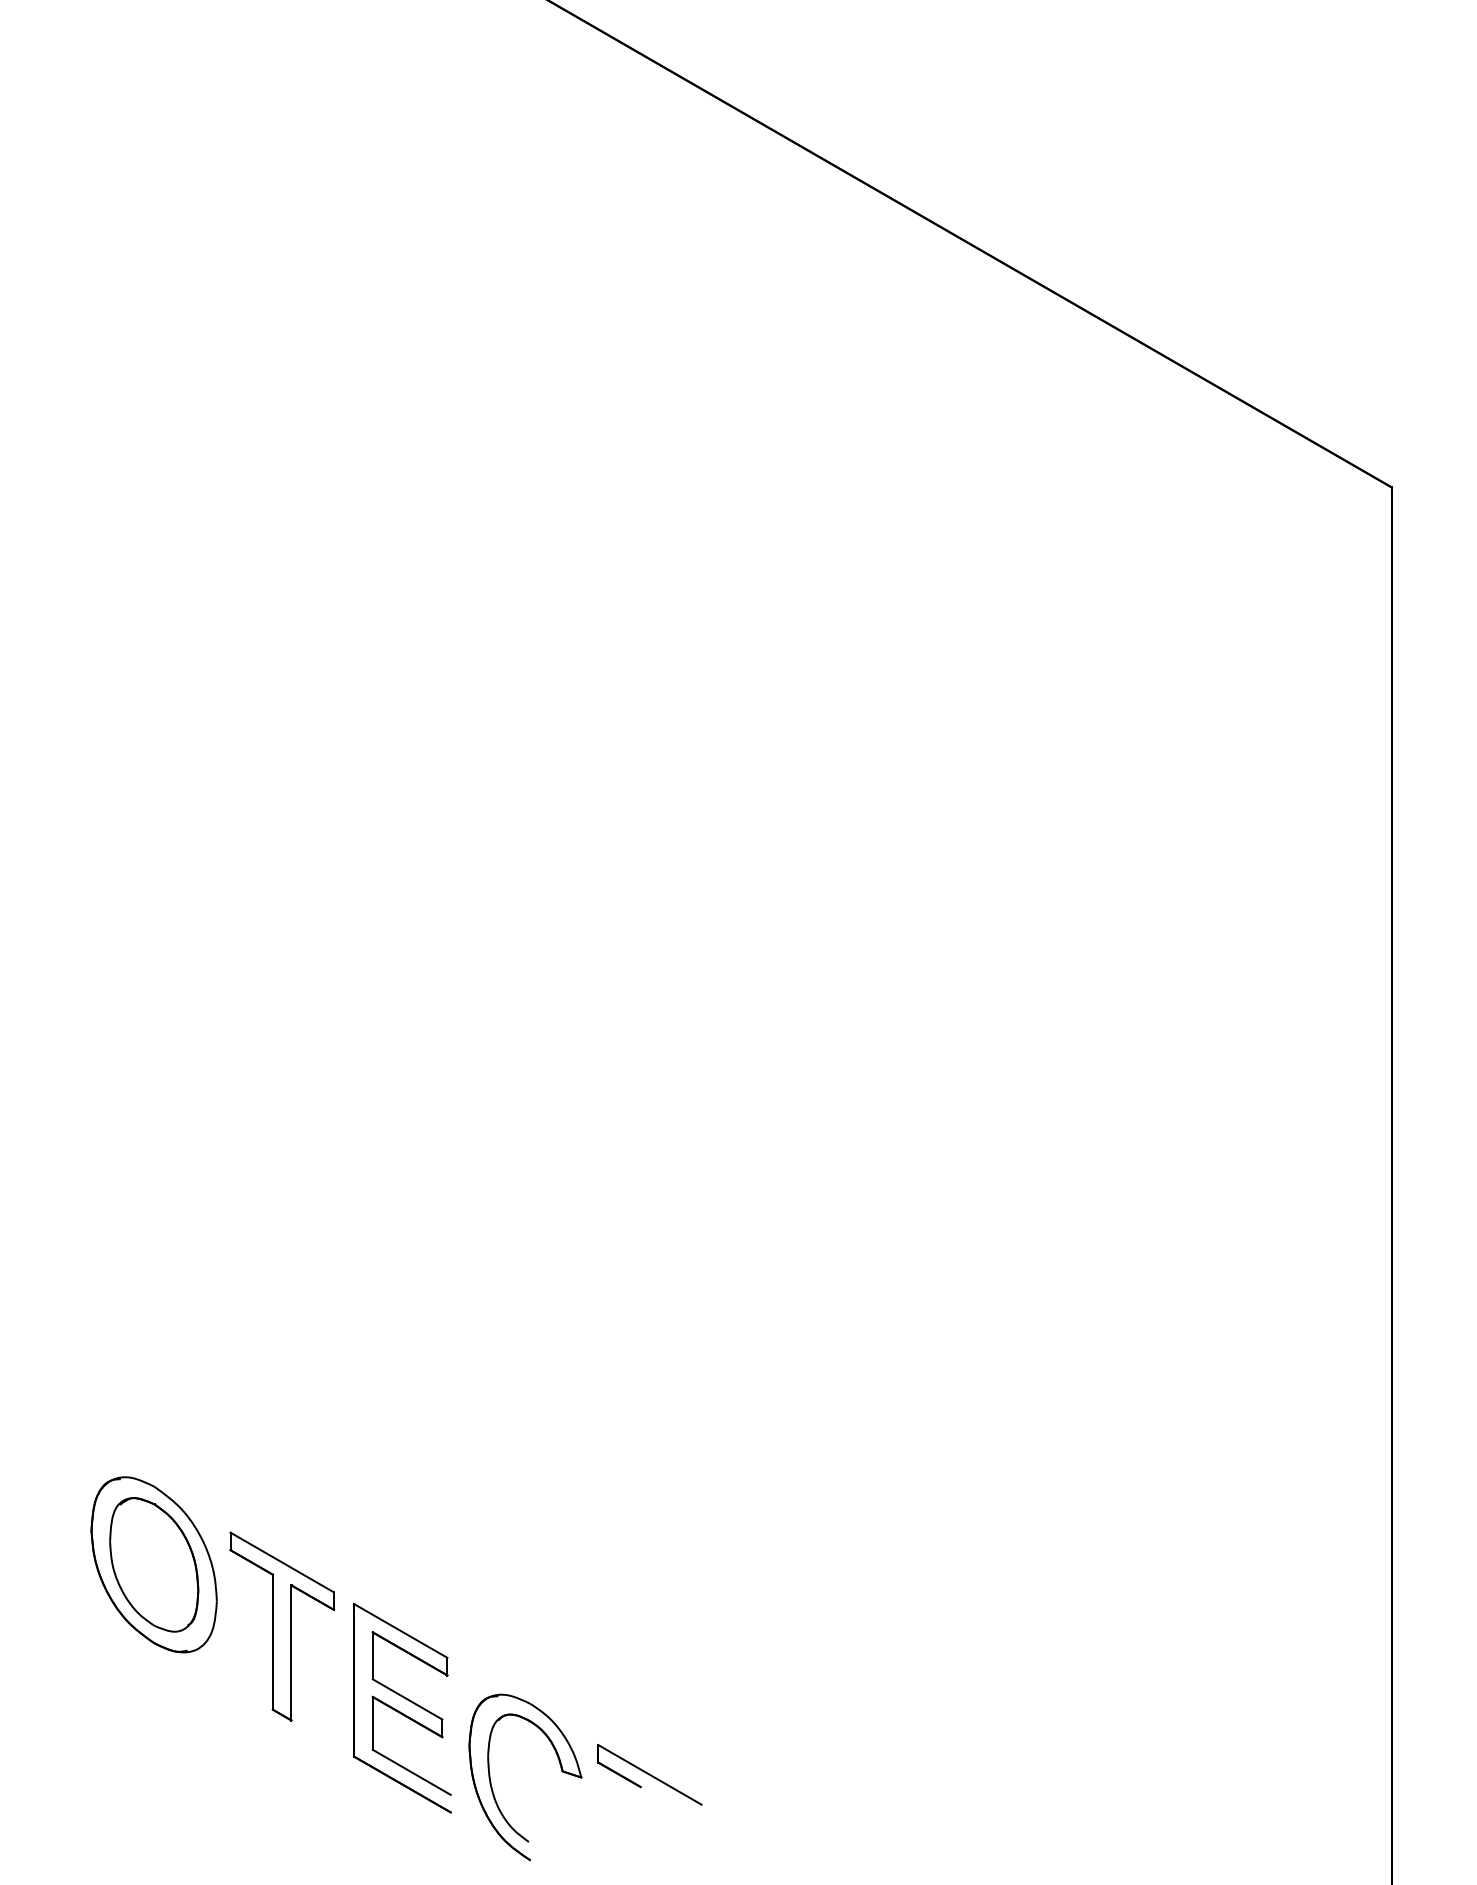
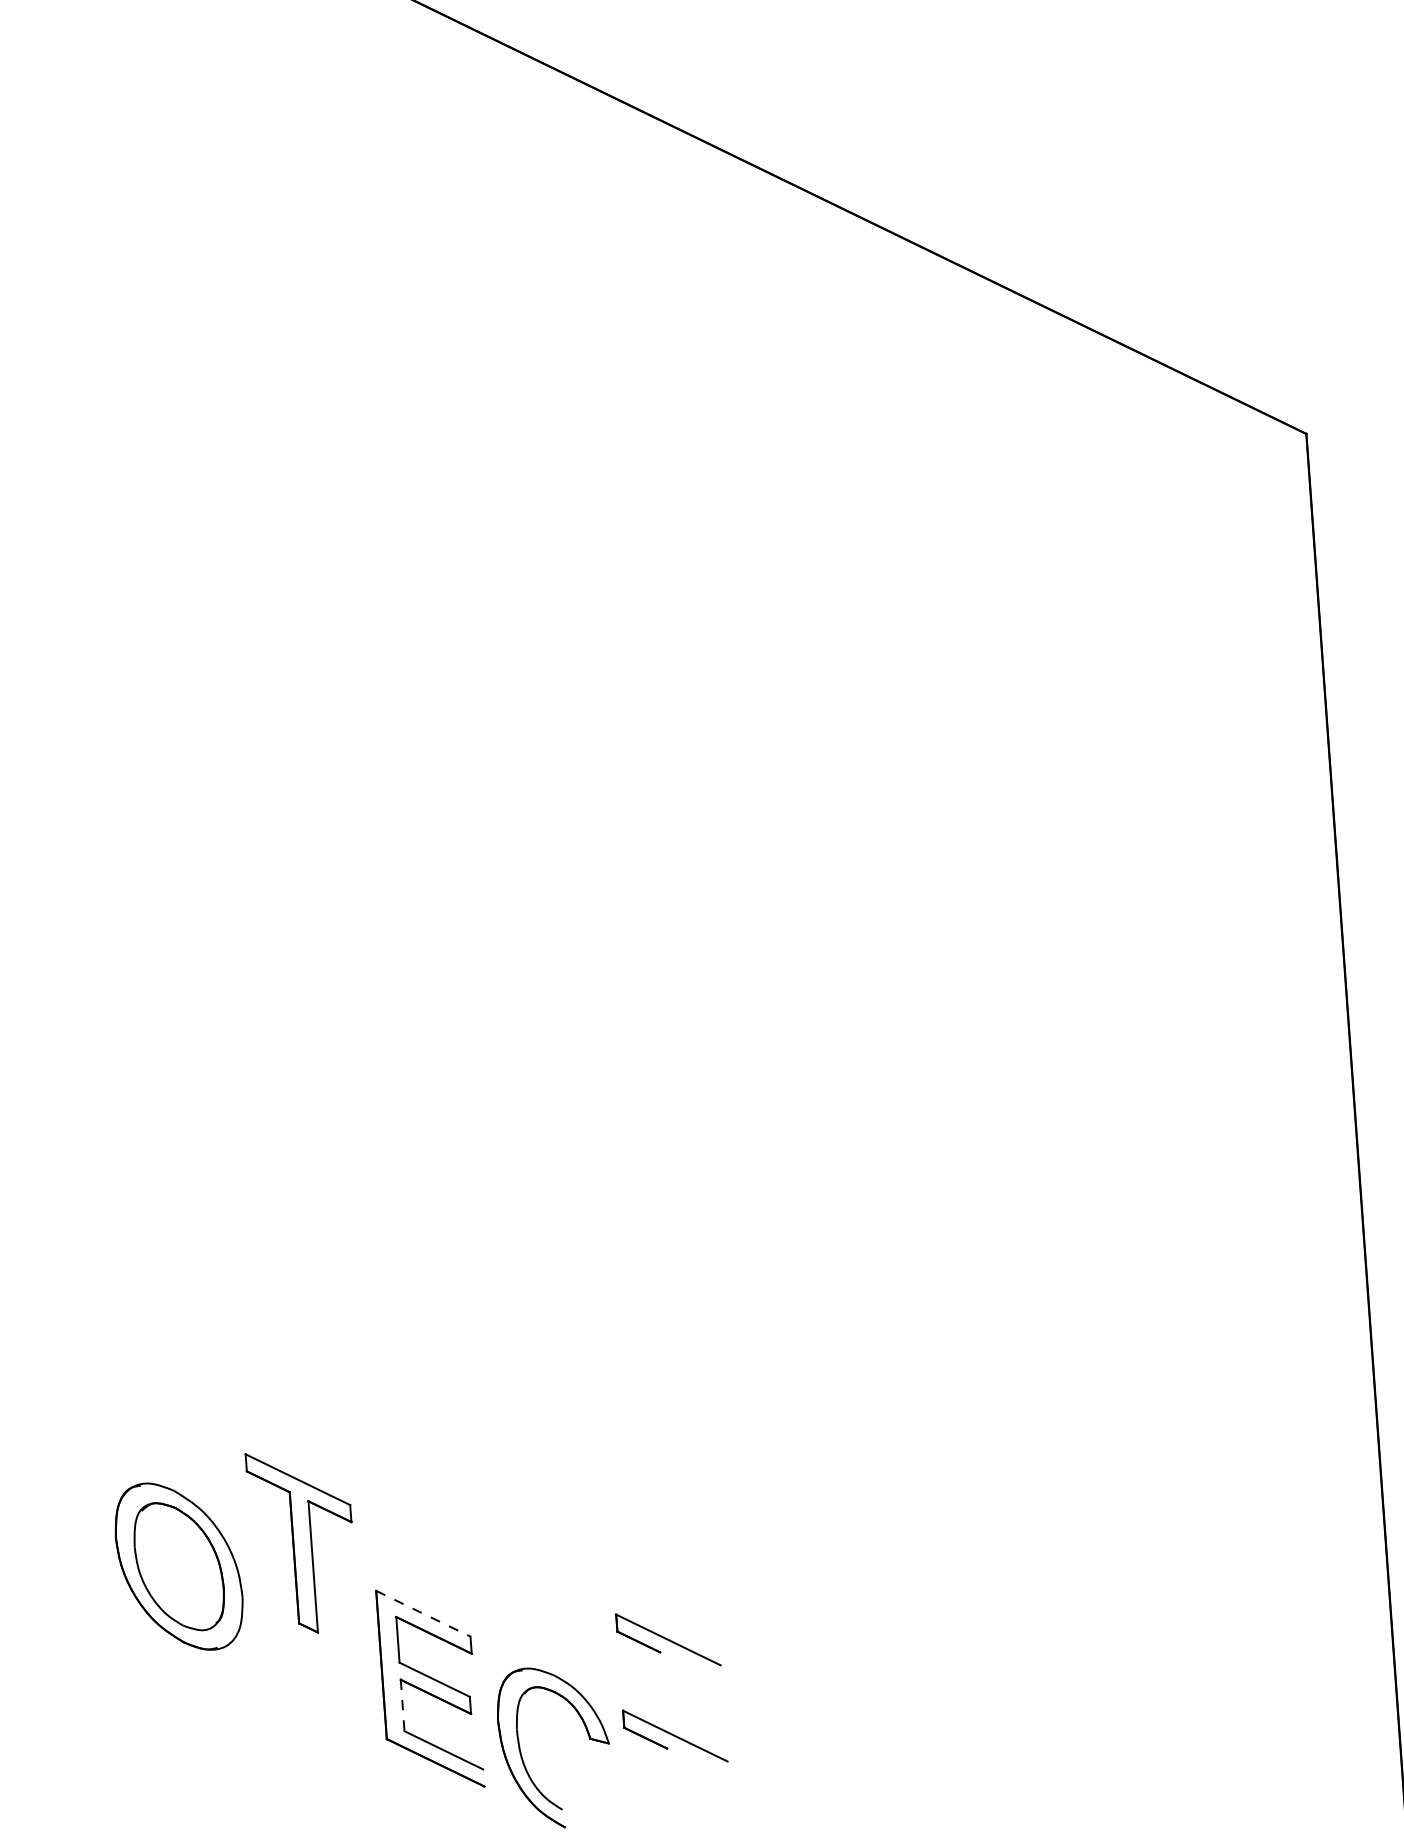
part: (281, 1626) -> (301, 1541), moved
line: (400, 1630) -> (423, 1613), solid -> dashed
part: (649, 1675) -> (668, 1639), added
line: (372, 1723) -> (402, 1705), solid -> dashed

